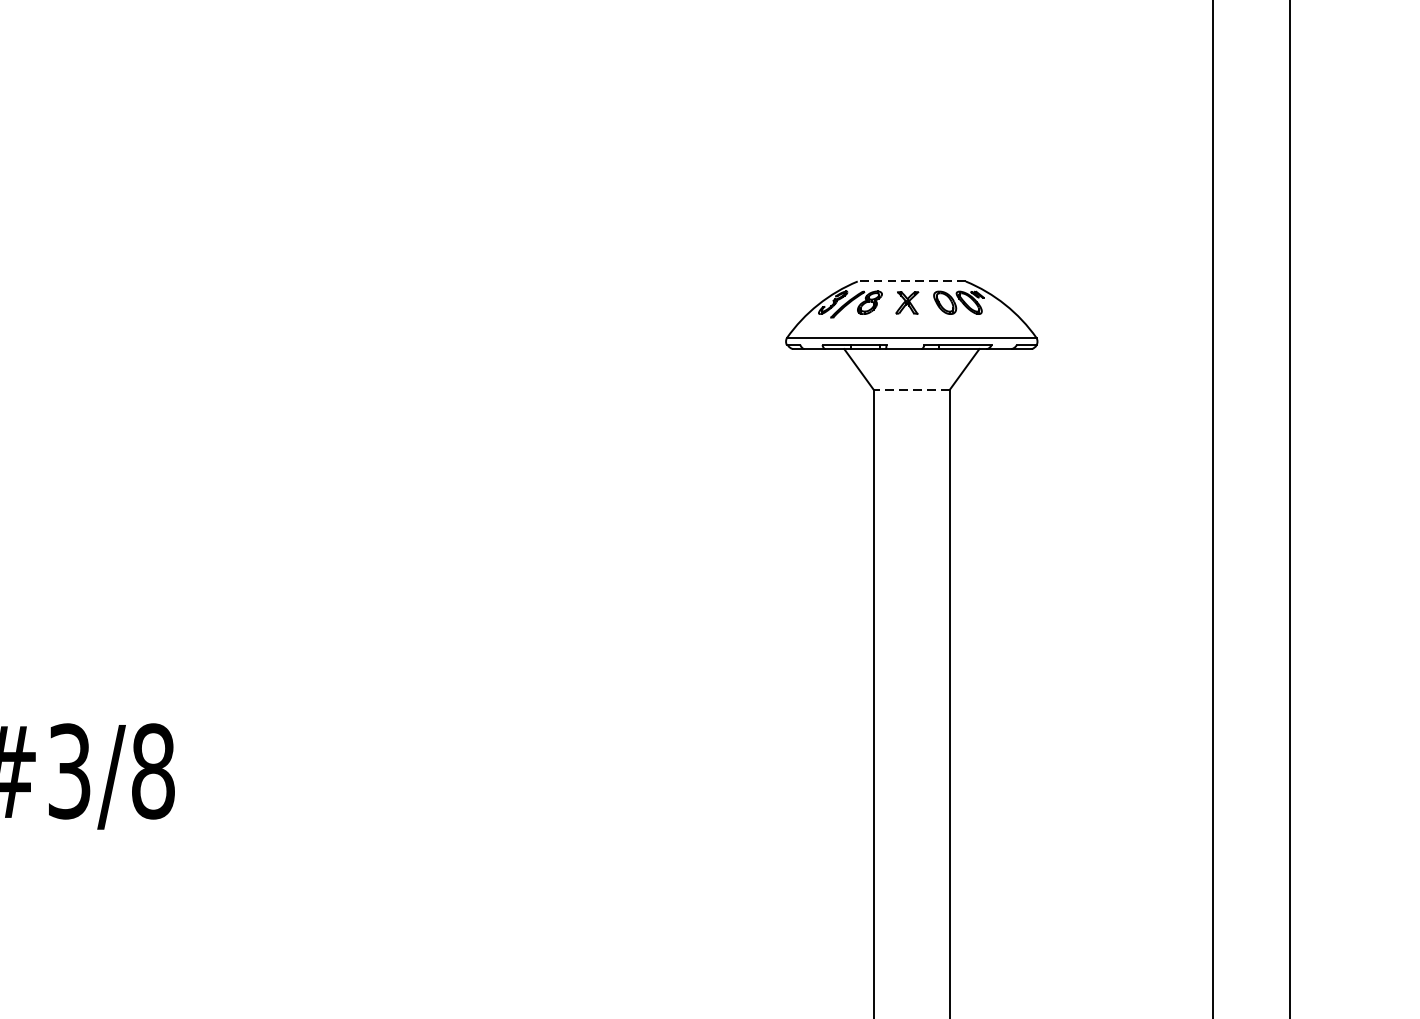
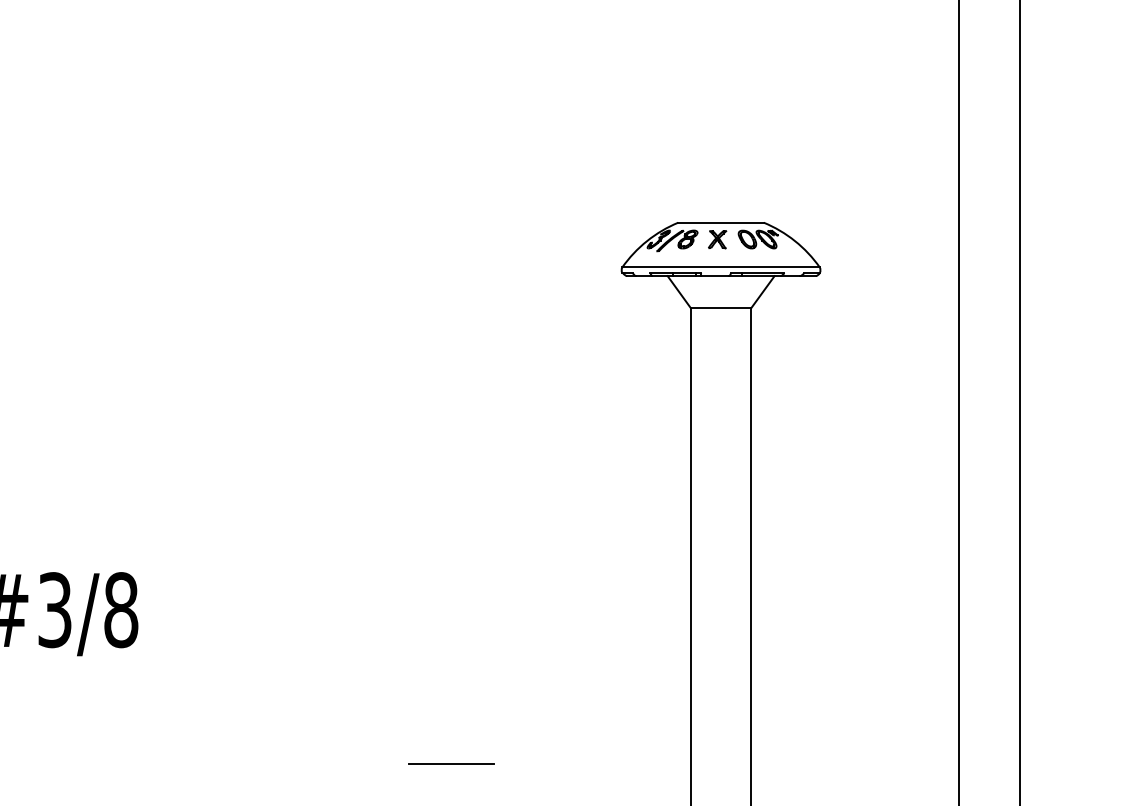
line: (912, 281) -> (721, 222), dashed -> solid
line: (911, 390) -> (720, 308), dashed -> solid
line: (570, 965) -> (451, 763), added

